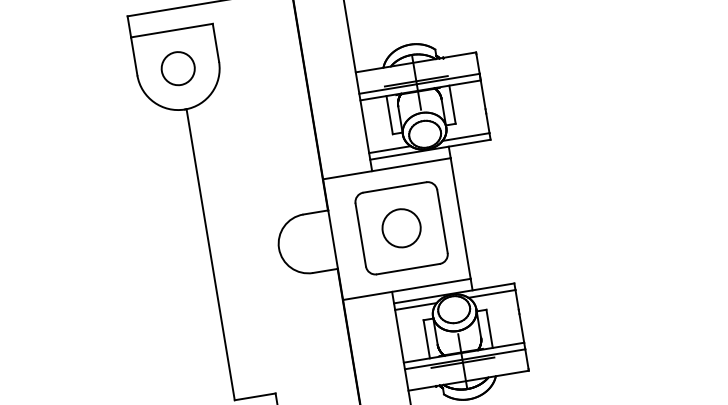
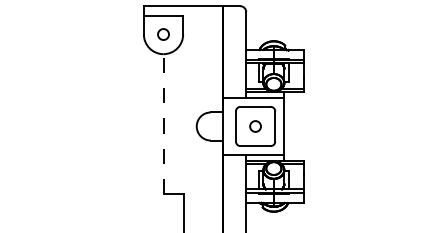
circle: (178, 68) -> (163, 34), size x0.7
circle: (401, 228) -> (255, 126), size x0.6
line: (211, 255) -> (164, 124), solid -> dashed

